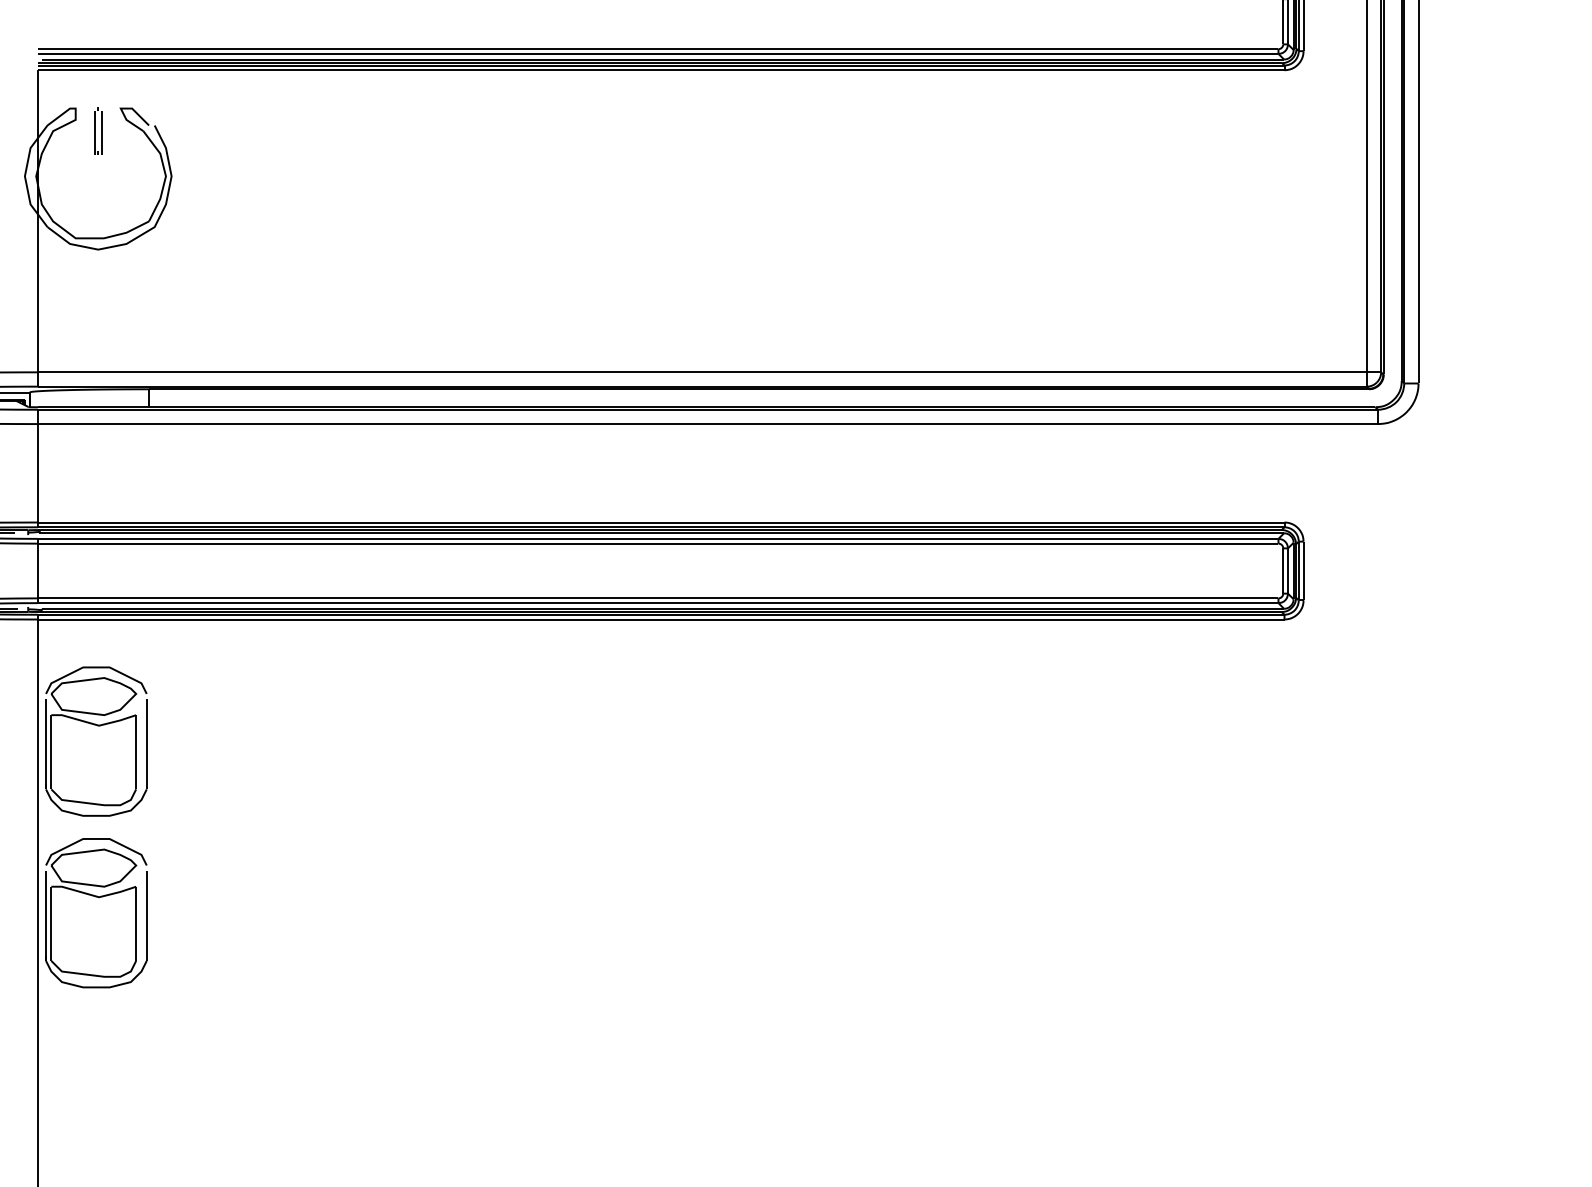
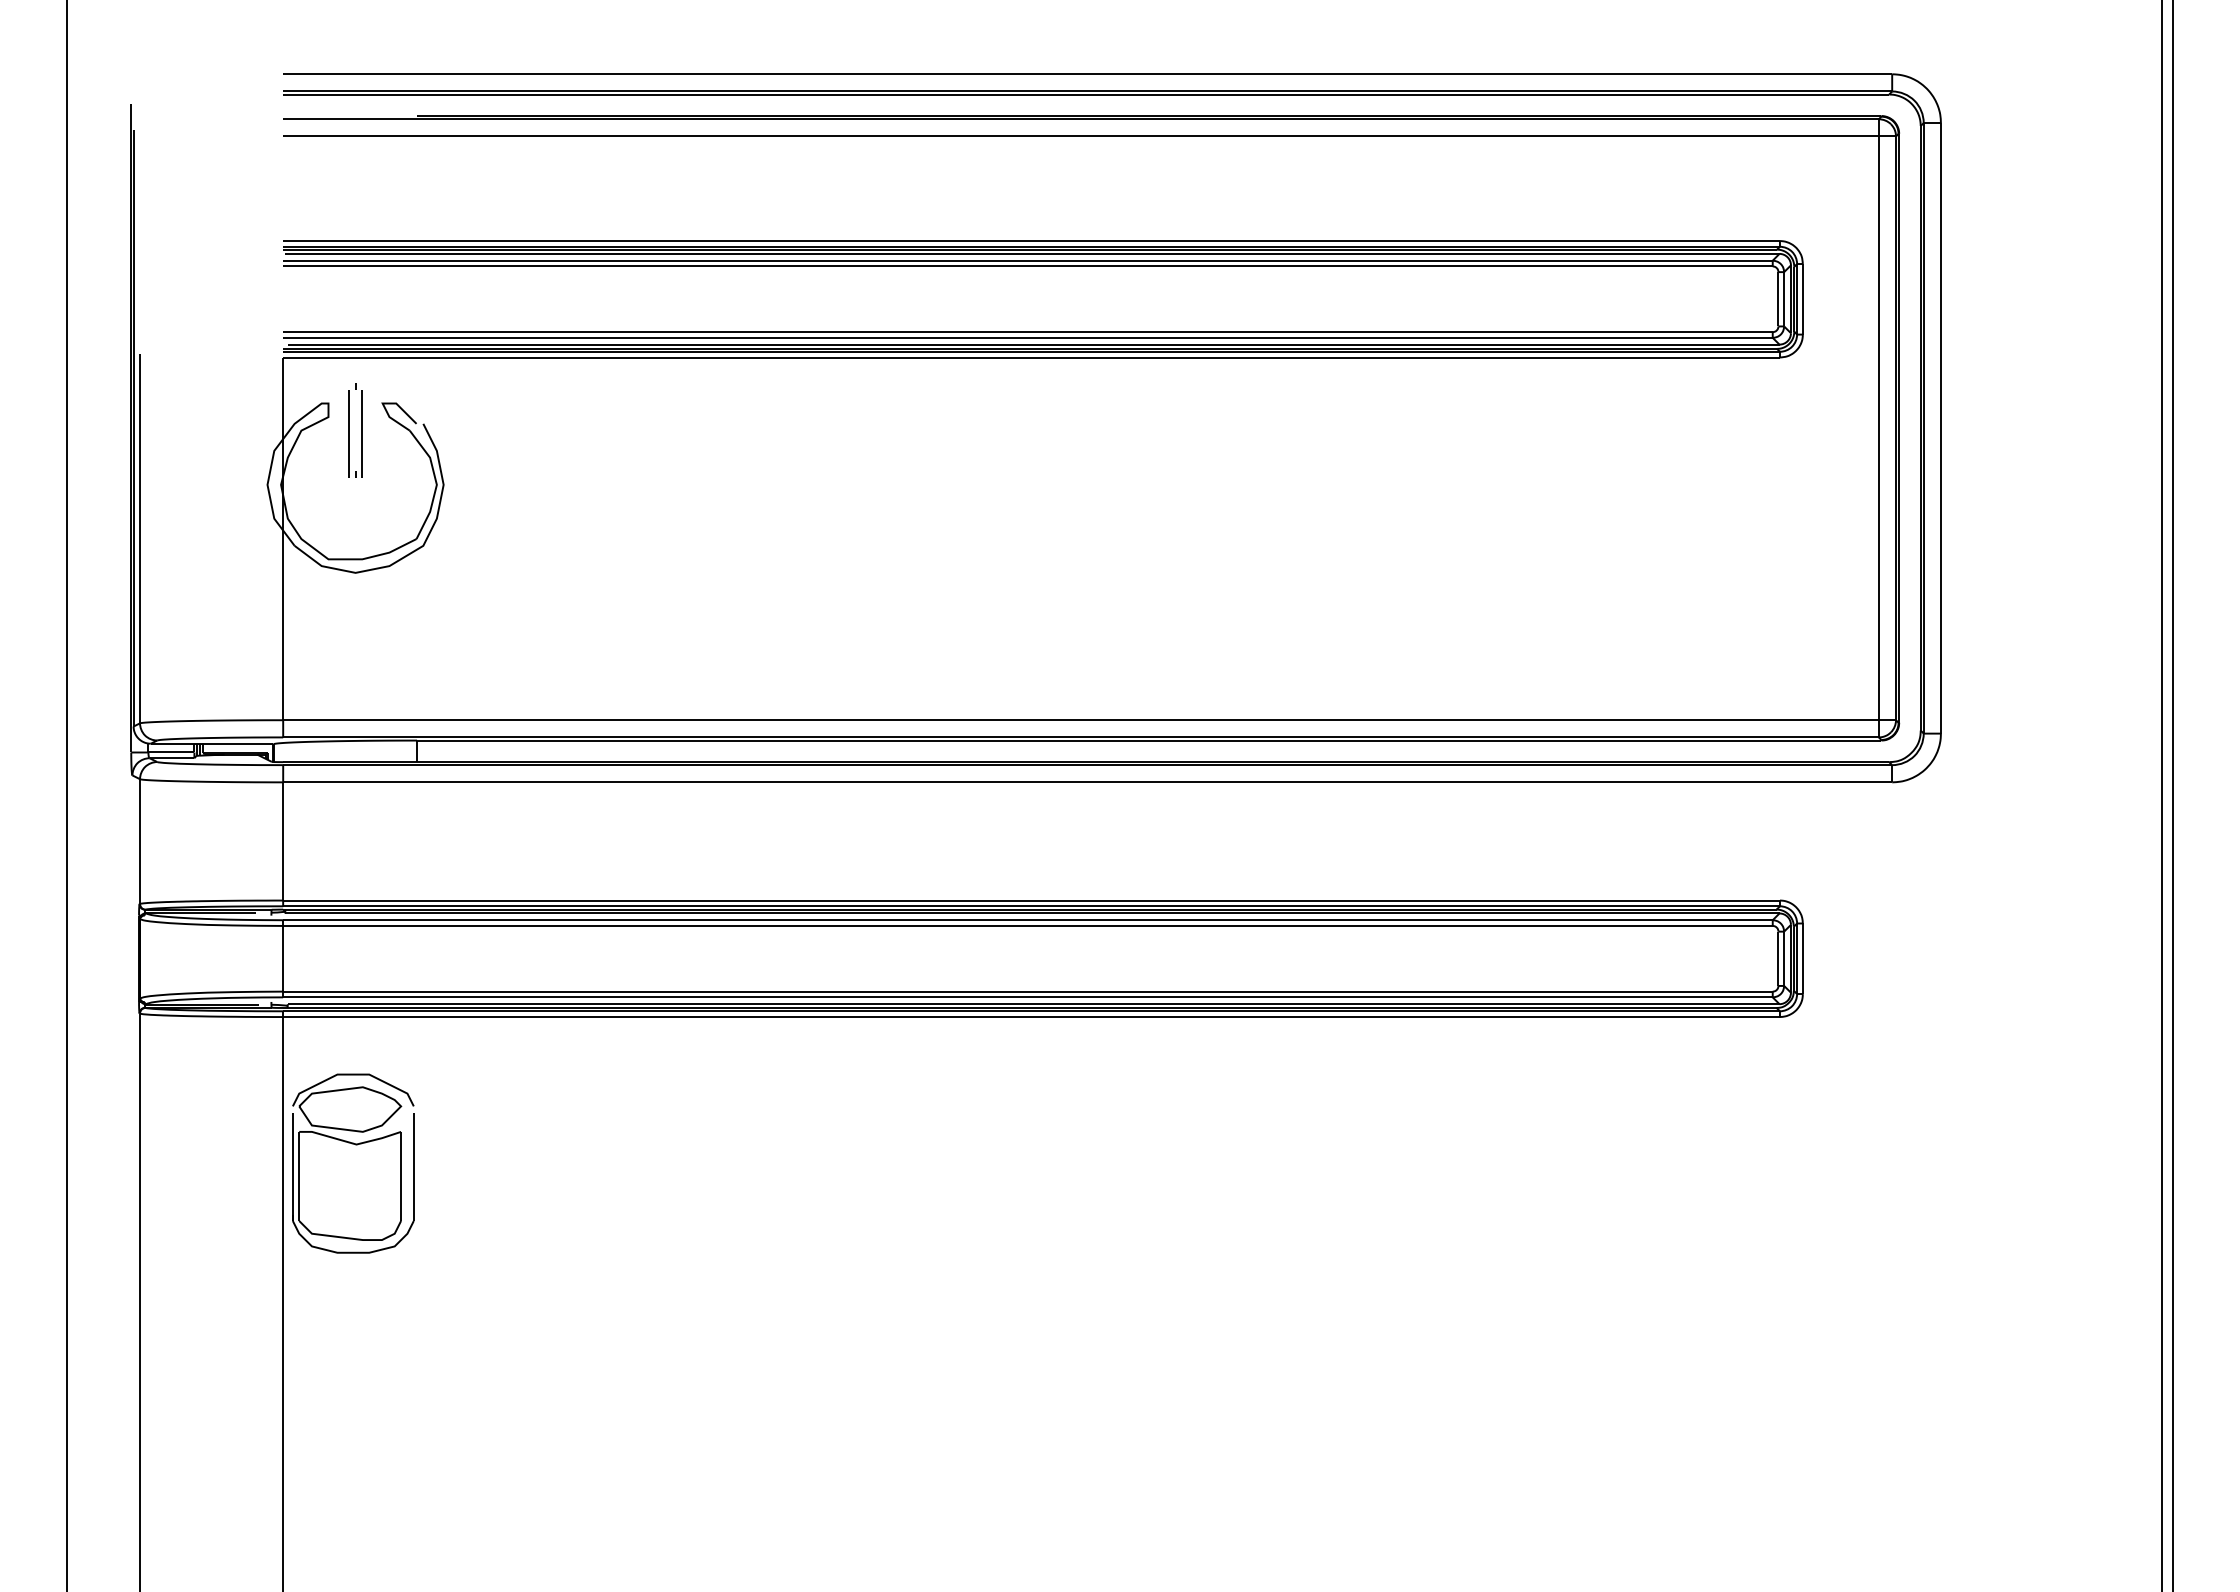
part: (98, 131) -> (355, 430), size x1.67
part: (96, 913) -> (353, 1369), removed

